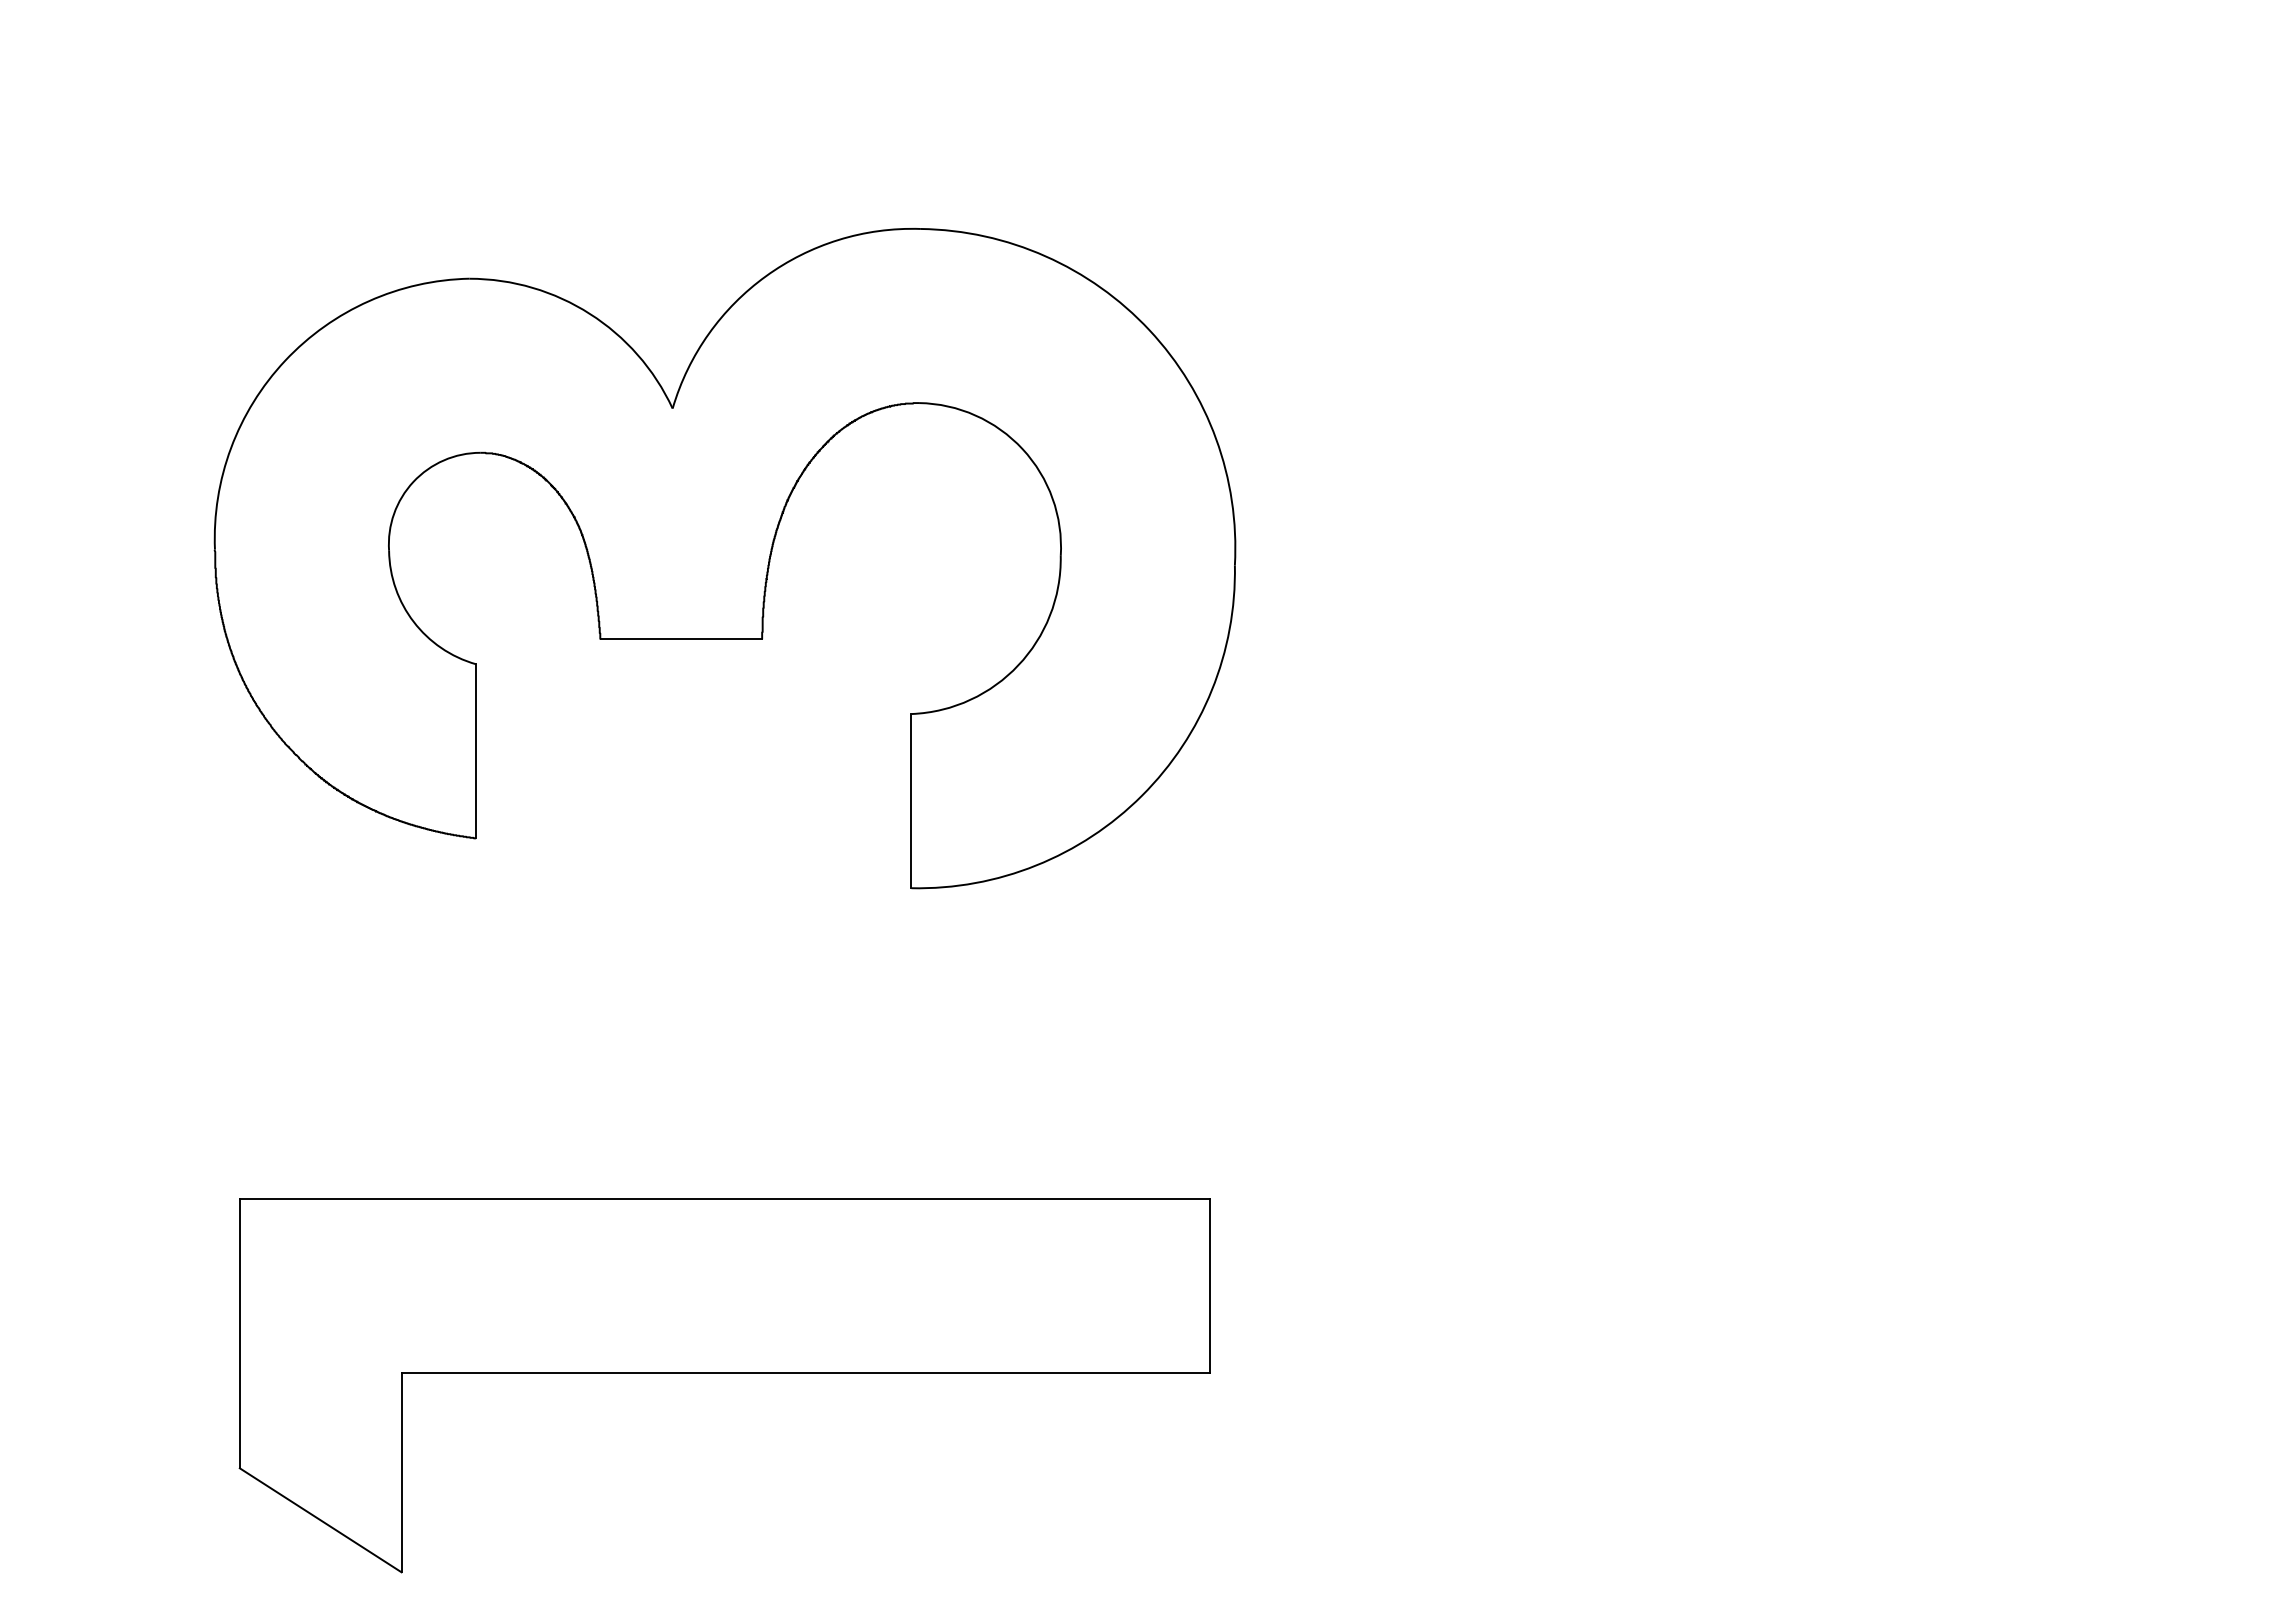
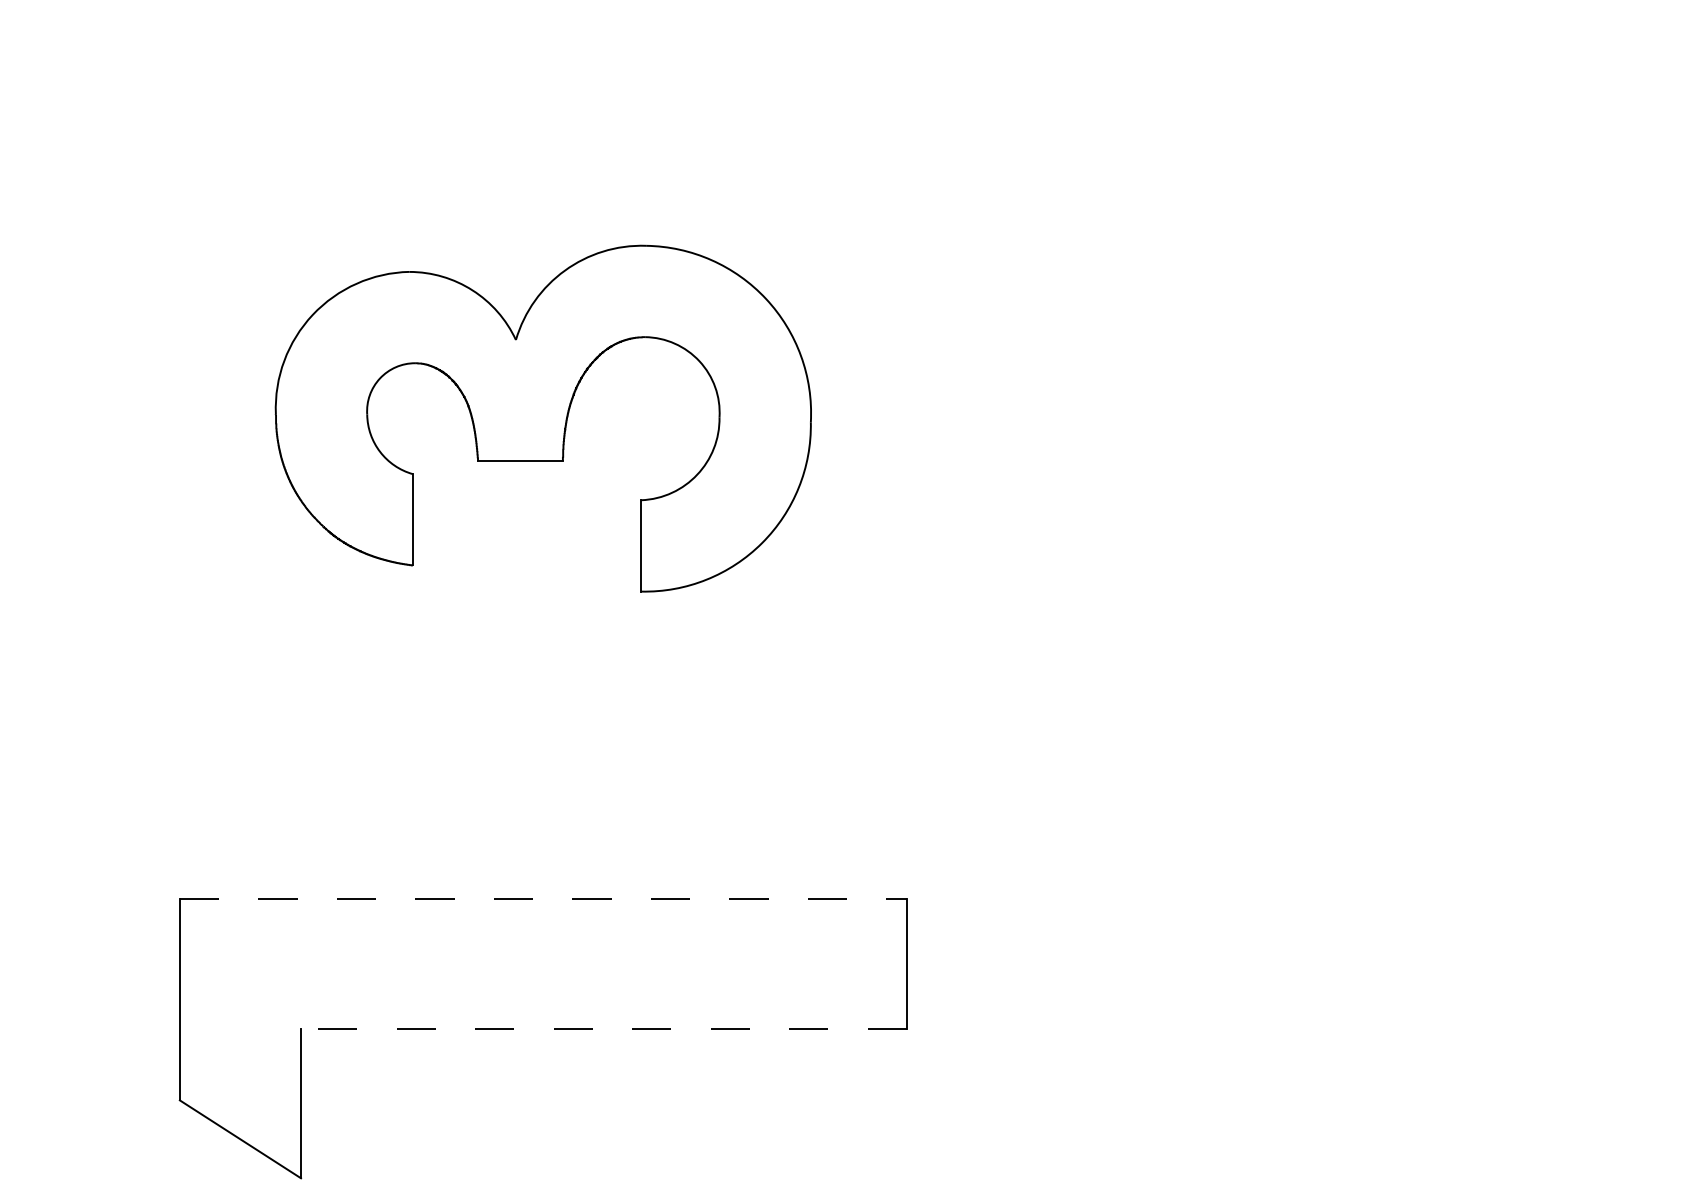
part: (724, 558) -> (543, 418), size x0.7
line: (725, 1199) -> (543, 898), solid -> dashed
line: (805, 1373) -> (603, 1029), solid -> dashed

